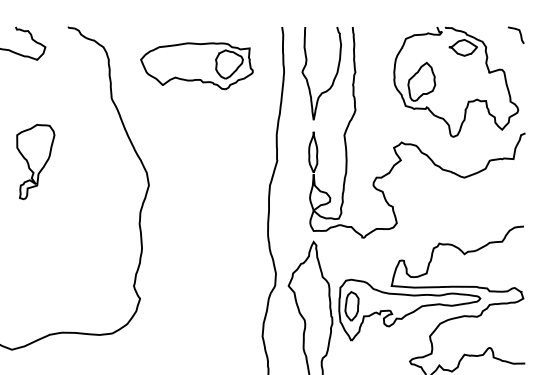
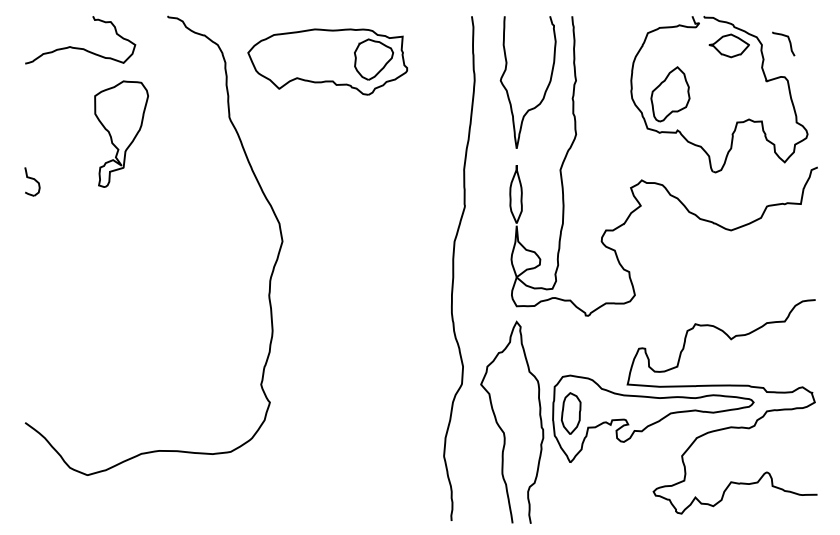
curve: (519, 32) -> (788, 40), moved
part: (196, 65) -> (327, 61), moved
part: (35, 161) -> (121, 133), moved

